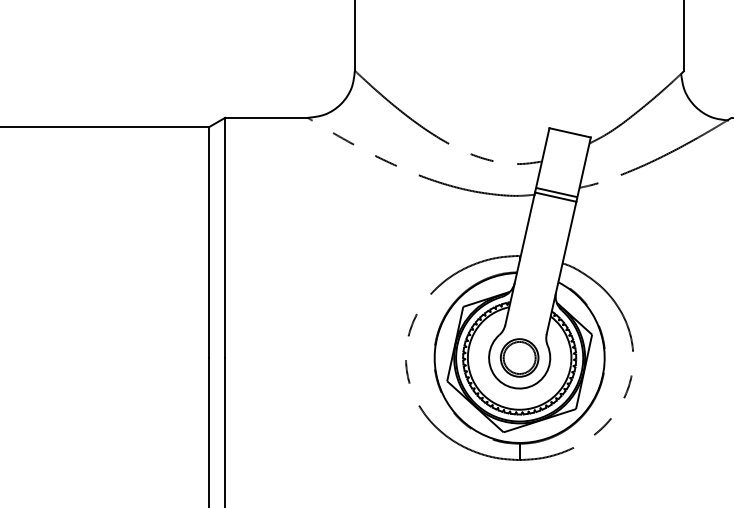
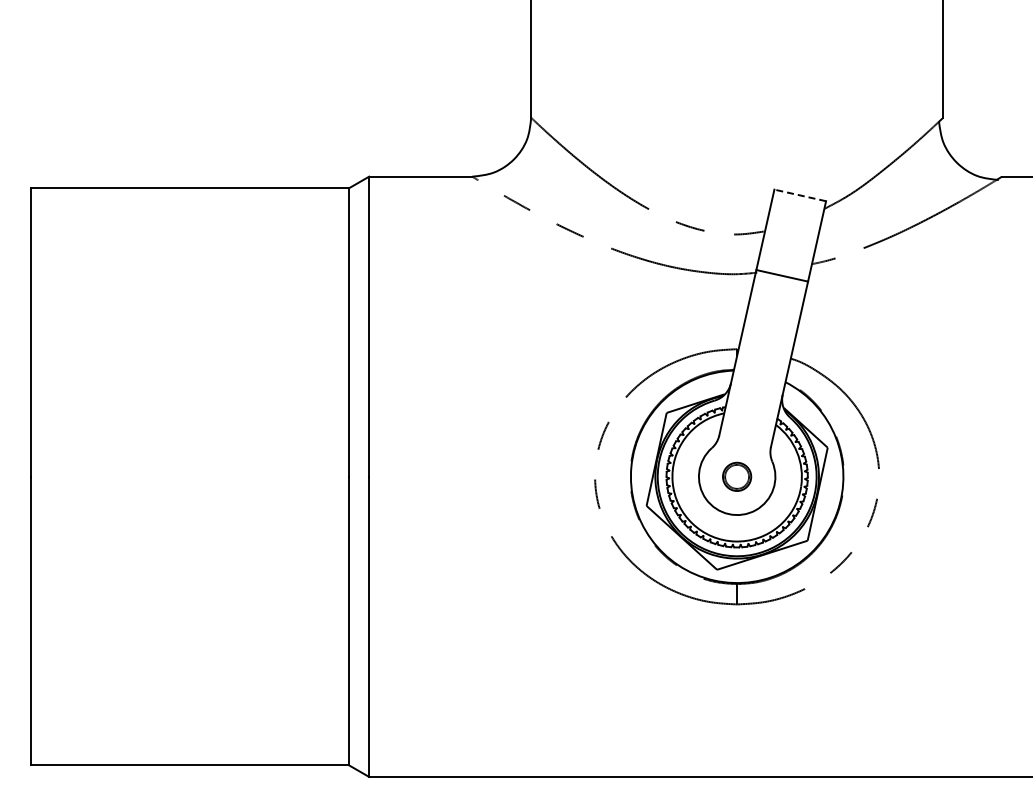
line: (569, 132) -> (799, 195), solid -> dashed
line: (556, 192) -> (783, 269), removed
part: (519, 357) -> (736, 476), size x0.6

